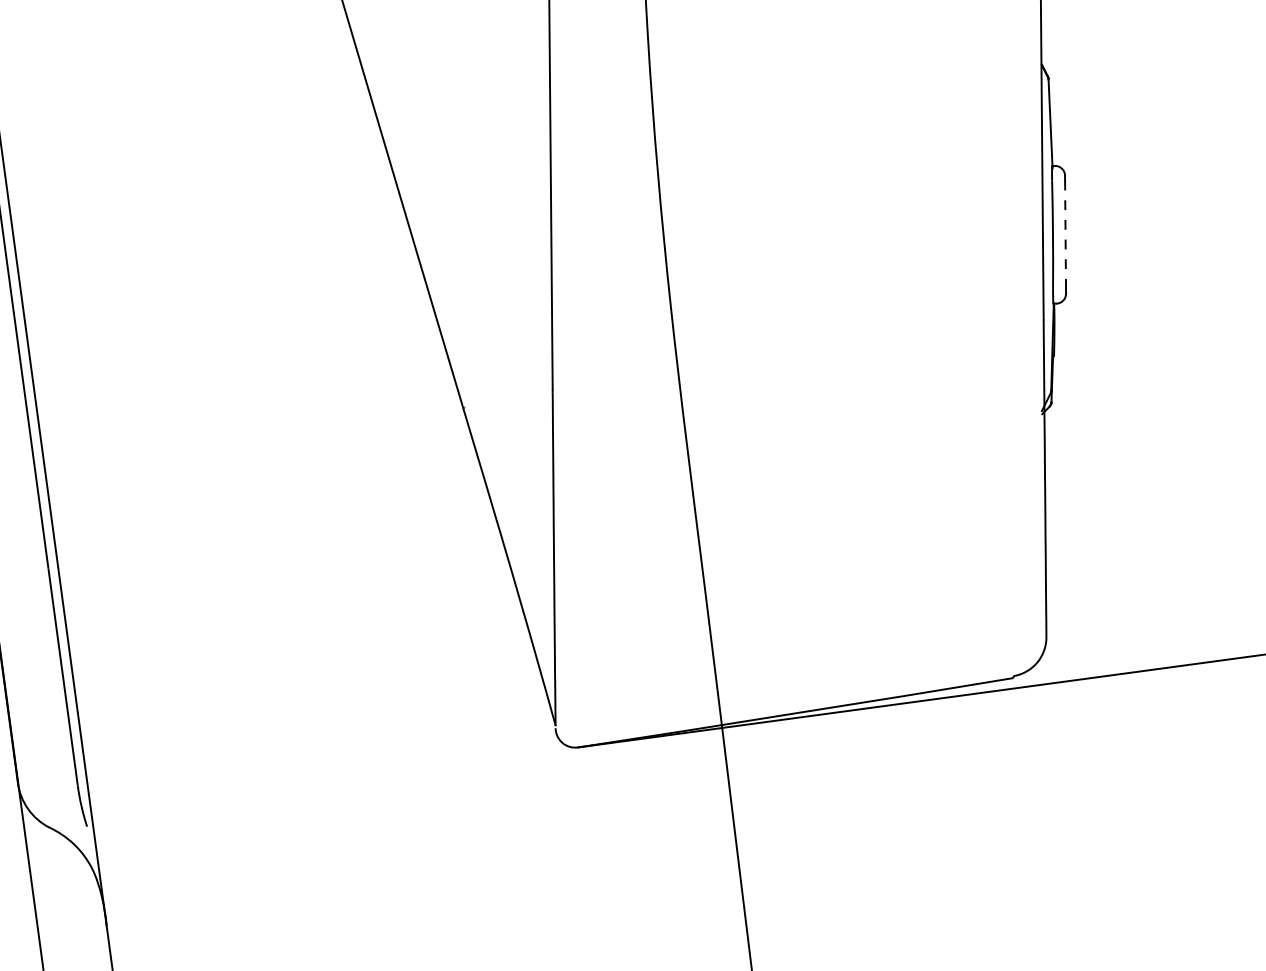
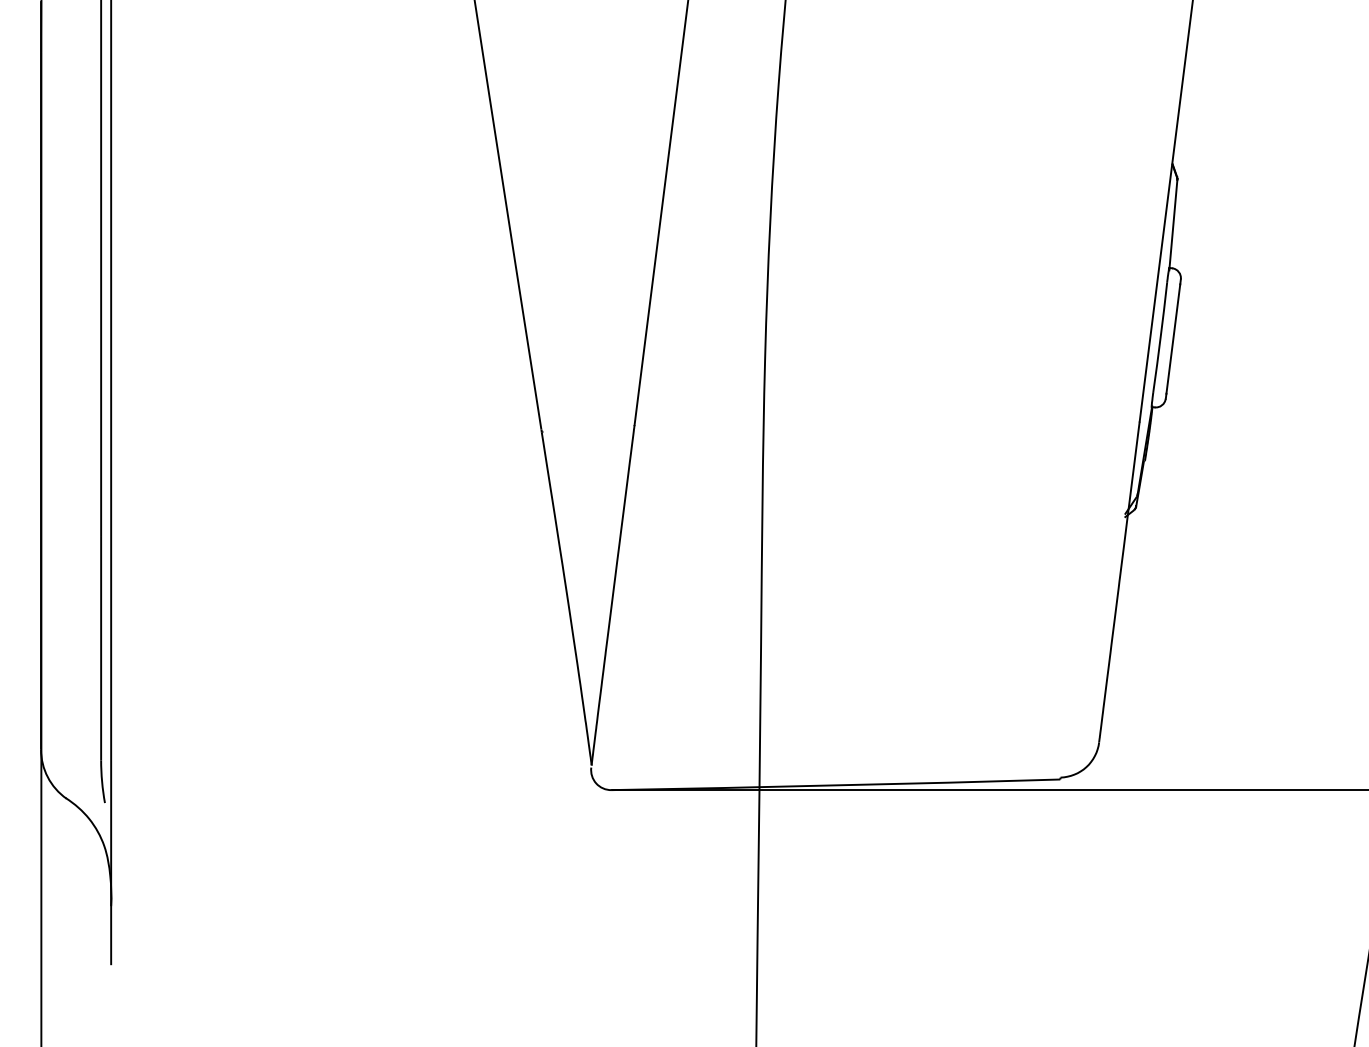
line: (1065, 235) -> (1173, 339), dashed -> solid

